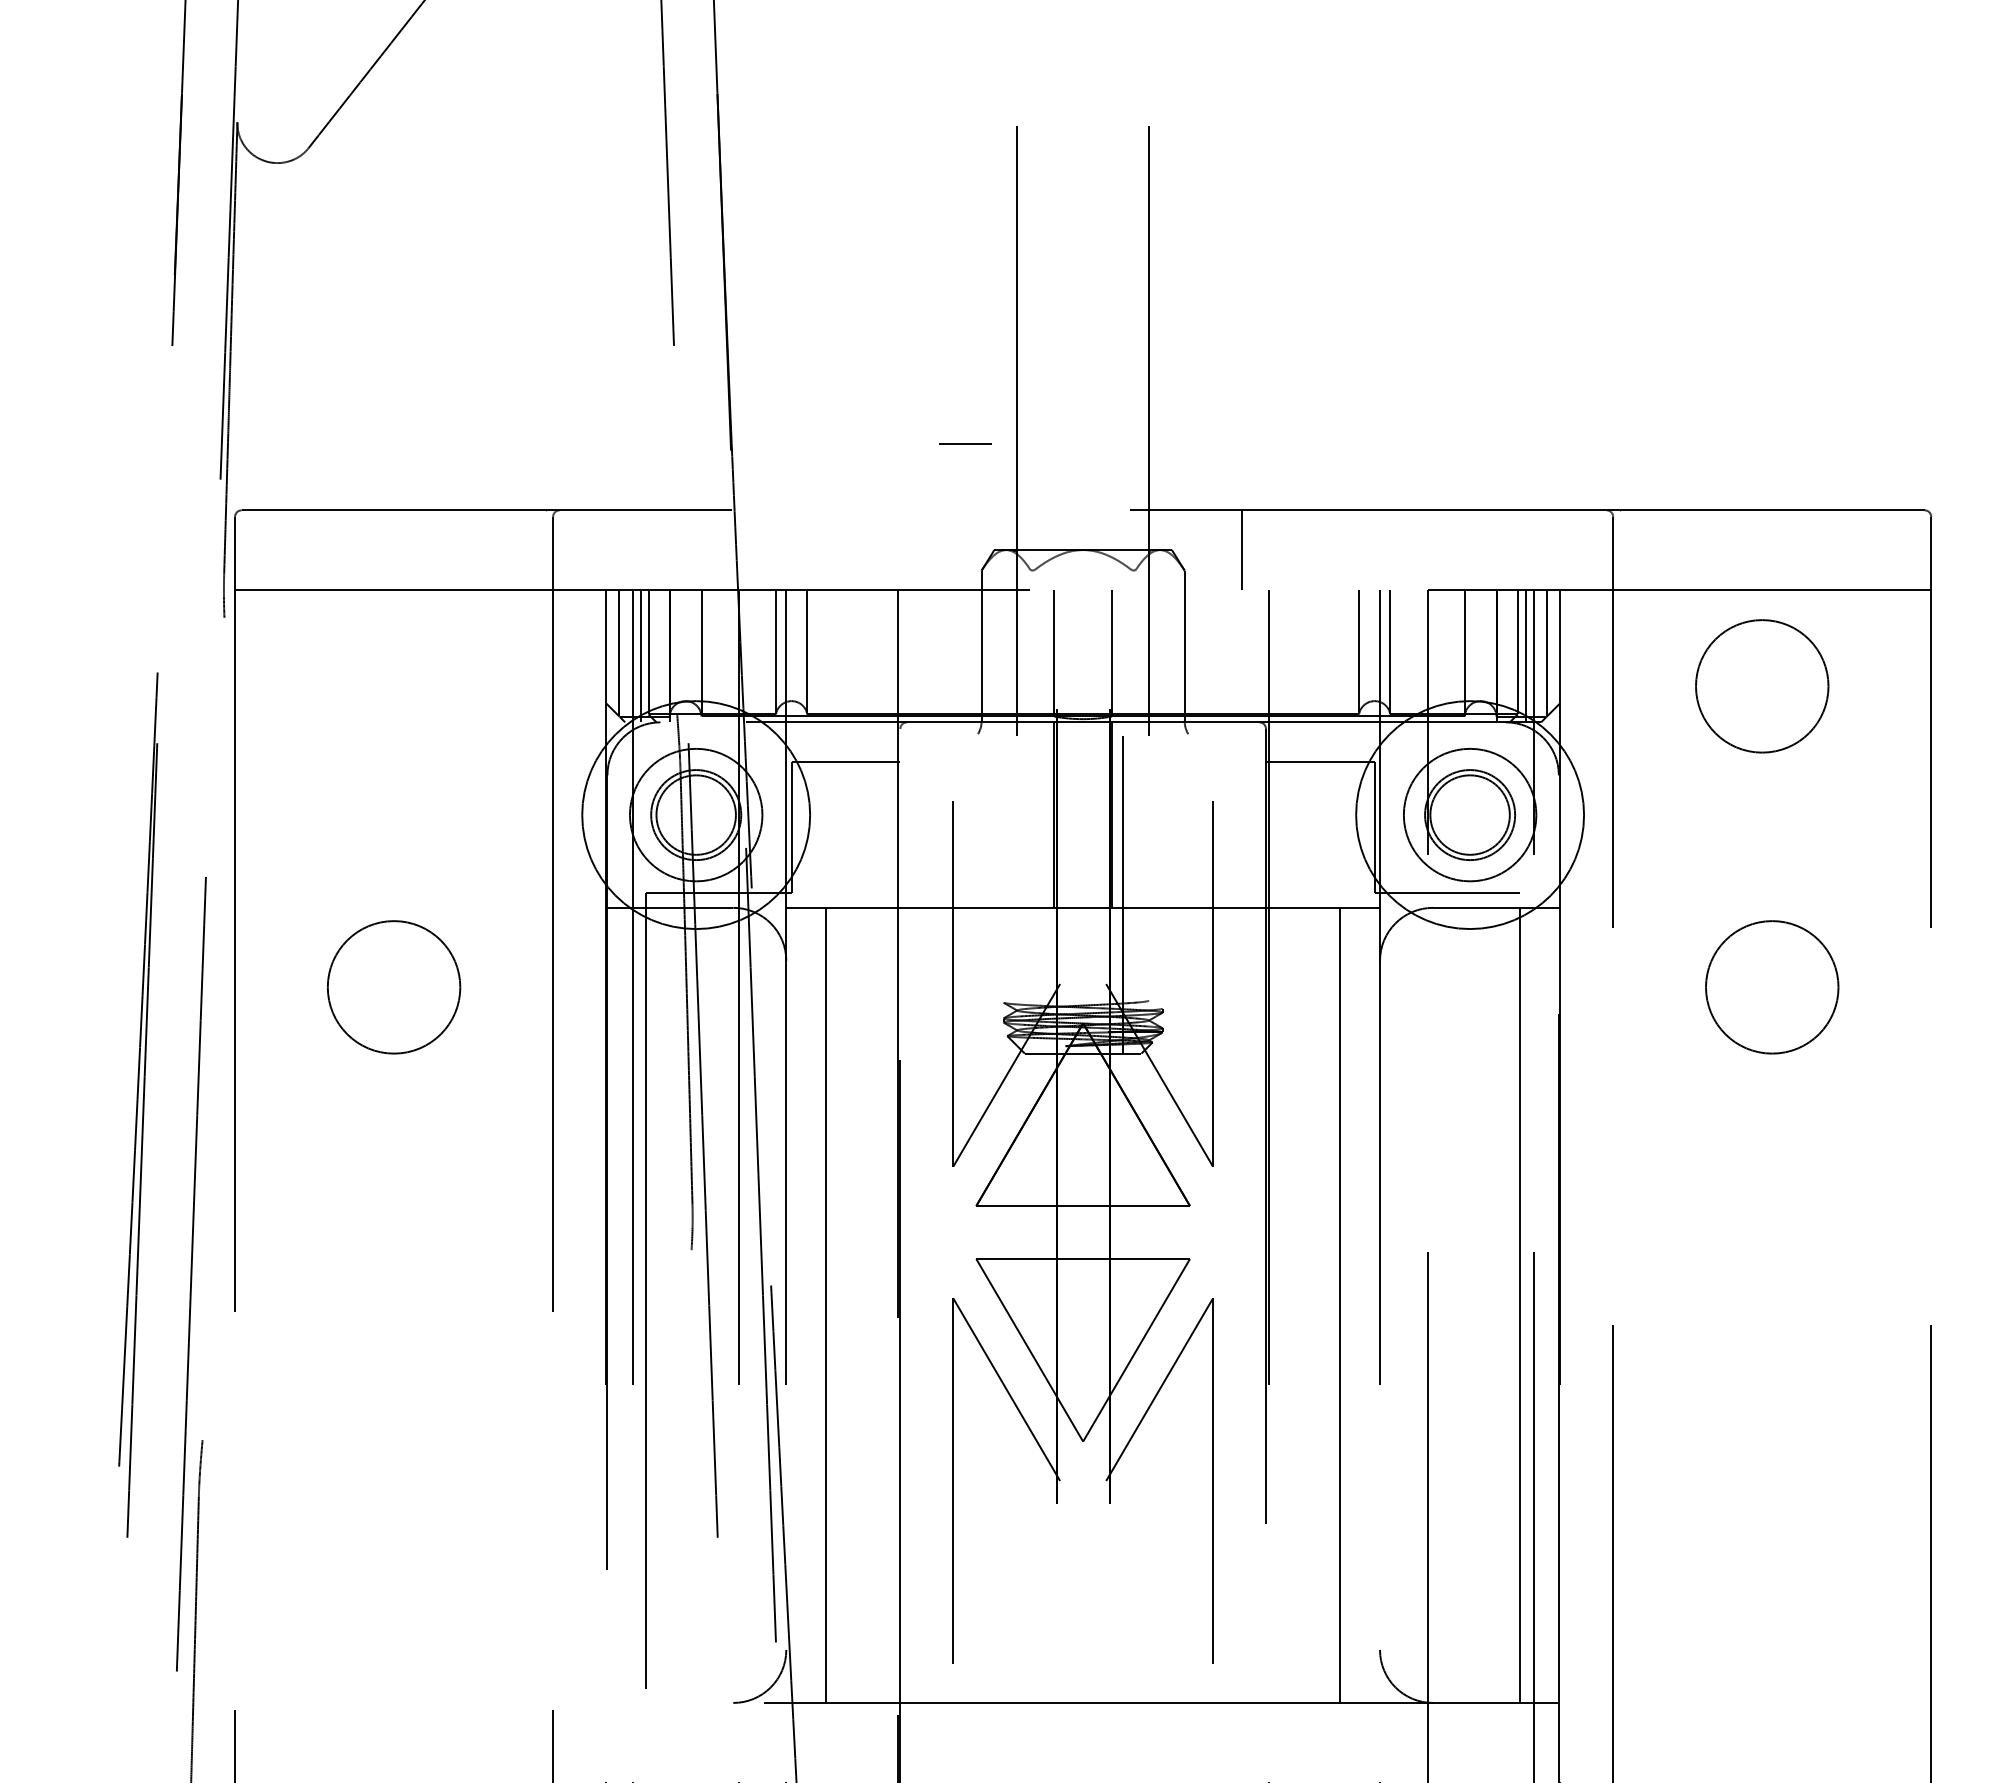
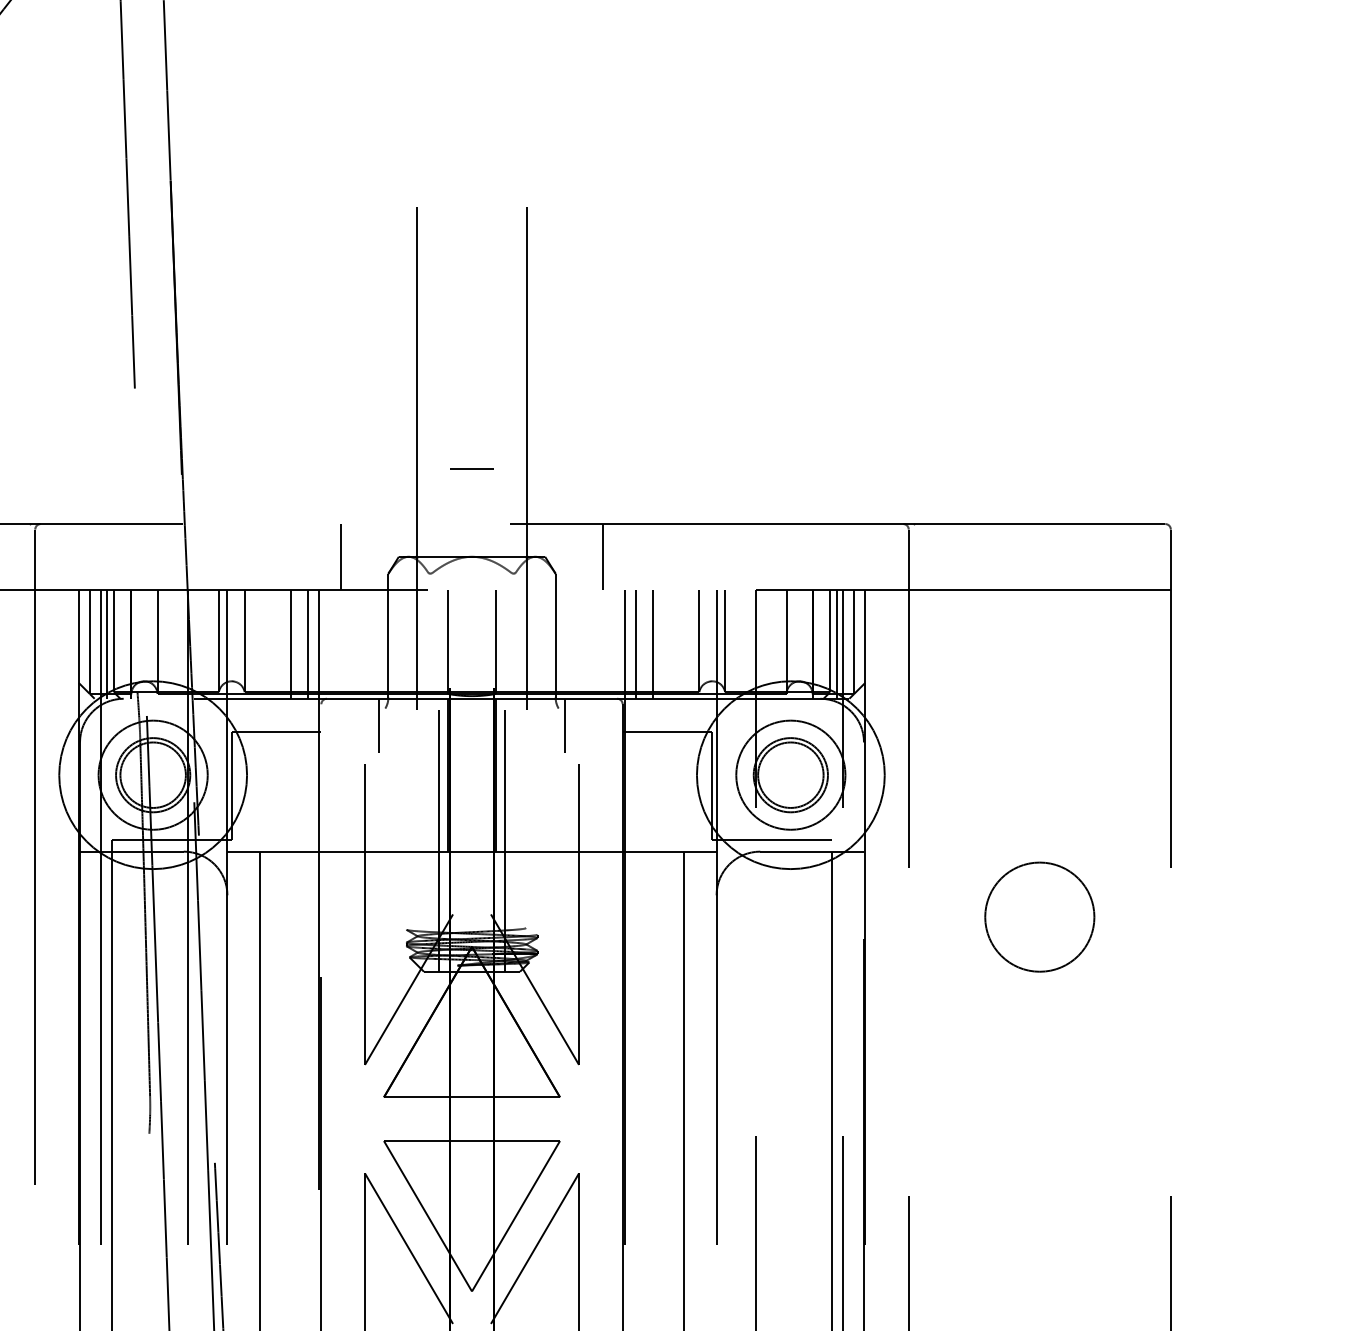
line: (965, 443) -> (472, 469), moved
line: (924, 549) -> (341, 556), added
line: (863, 655) -> (291, 643), added
line: (884, 655) -> (308, 643), added
line: (1281, 655) -> (635, 643), added
line: (1303, 655) -> (653, 643), added
circle: (1762, 686) -> (1031, 669), removed
line: (970, 755) -> (379, 726), added
line: (1195, 755) -> (564, 726), added
line: (1043, 894) -> (439, 840), added

